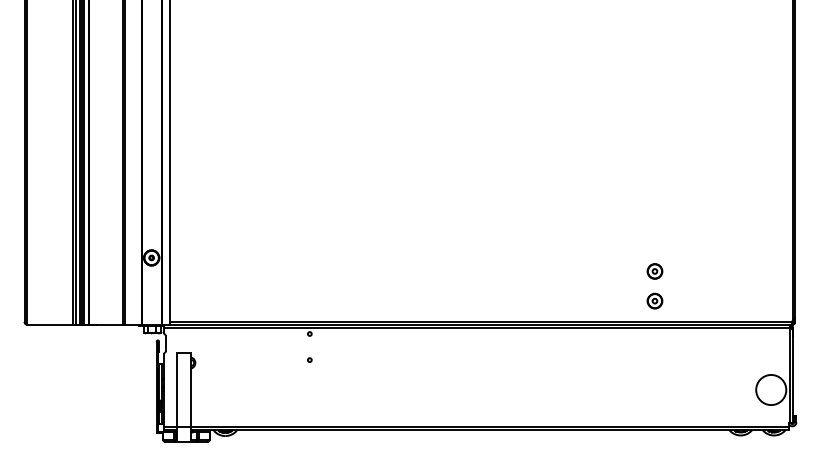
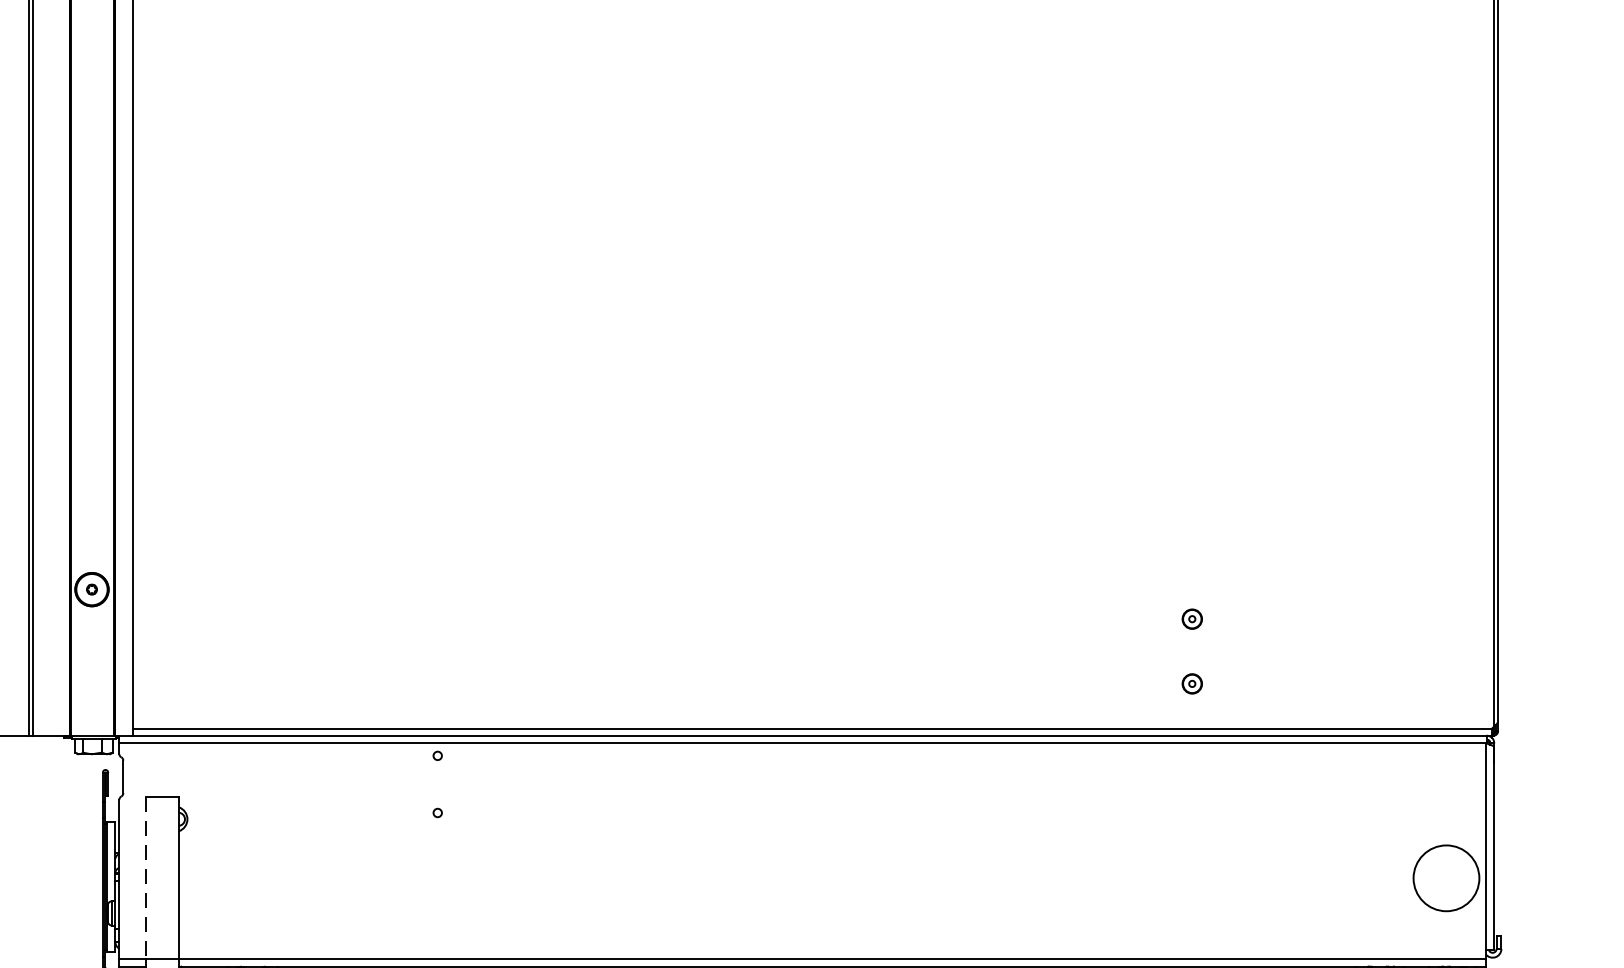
part: (654, 271) -> (1191, 619), size x0.6
part: (654, 300) -> (1191, 682), size x0.6
line: (176, 390) -> (146, 879), solid -> dashed

